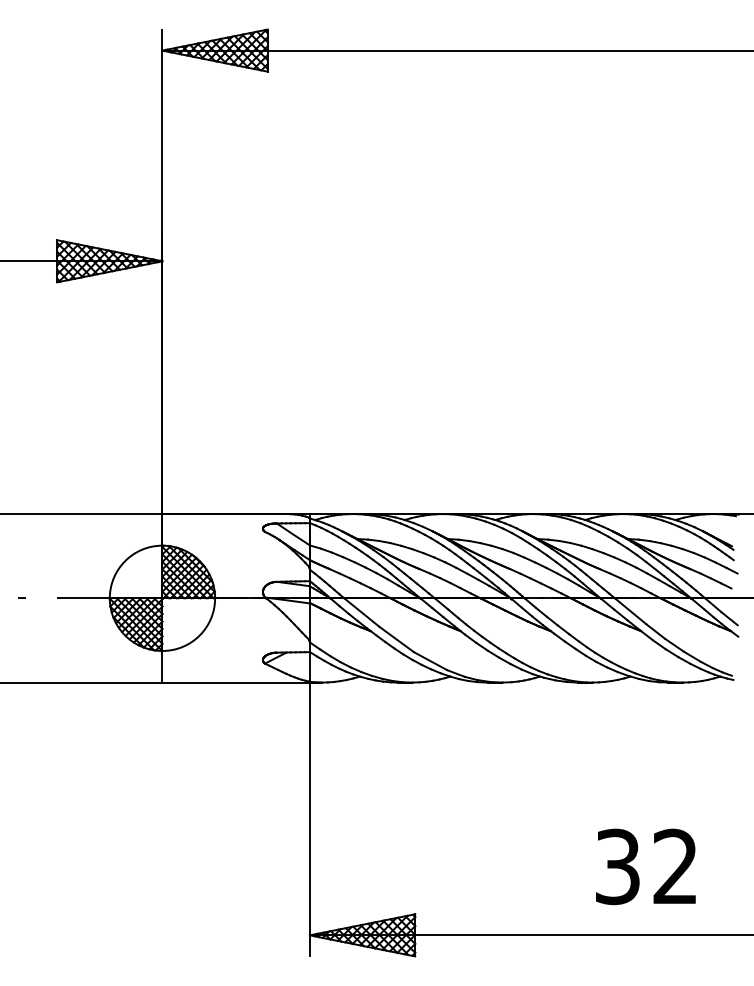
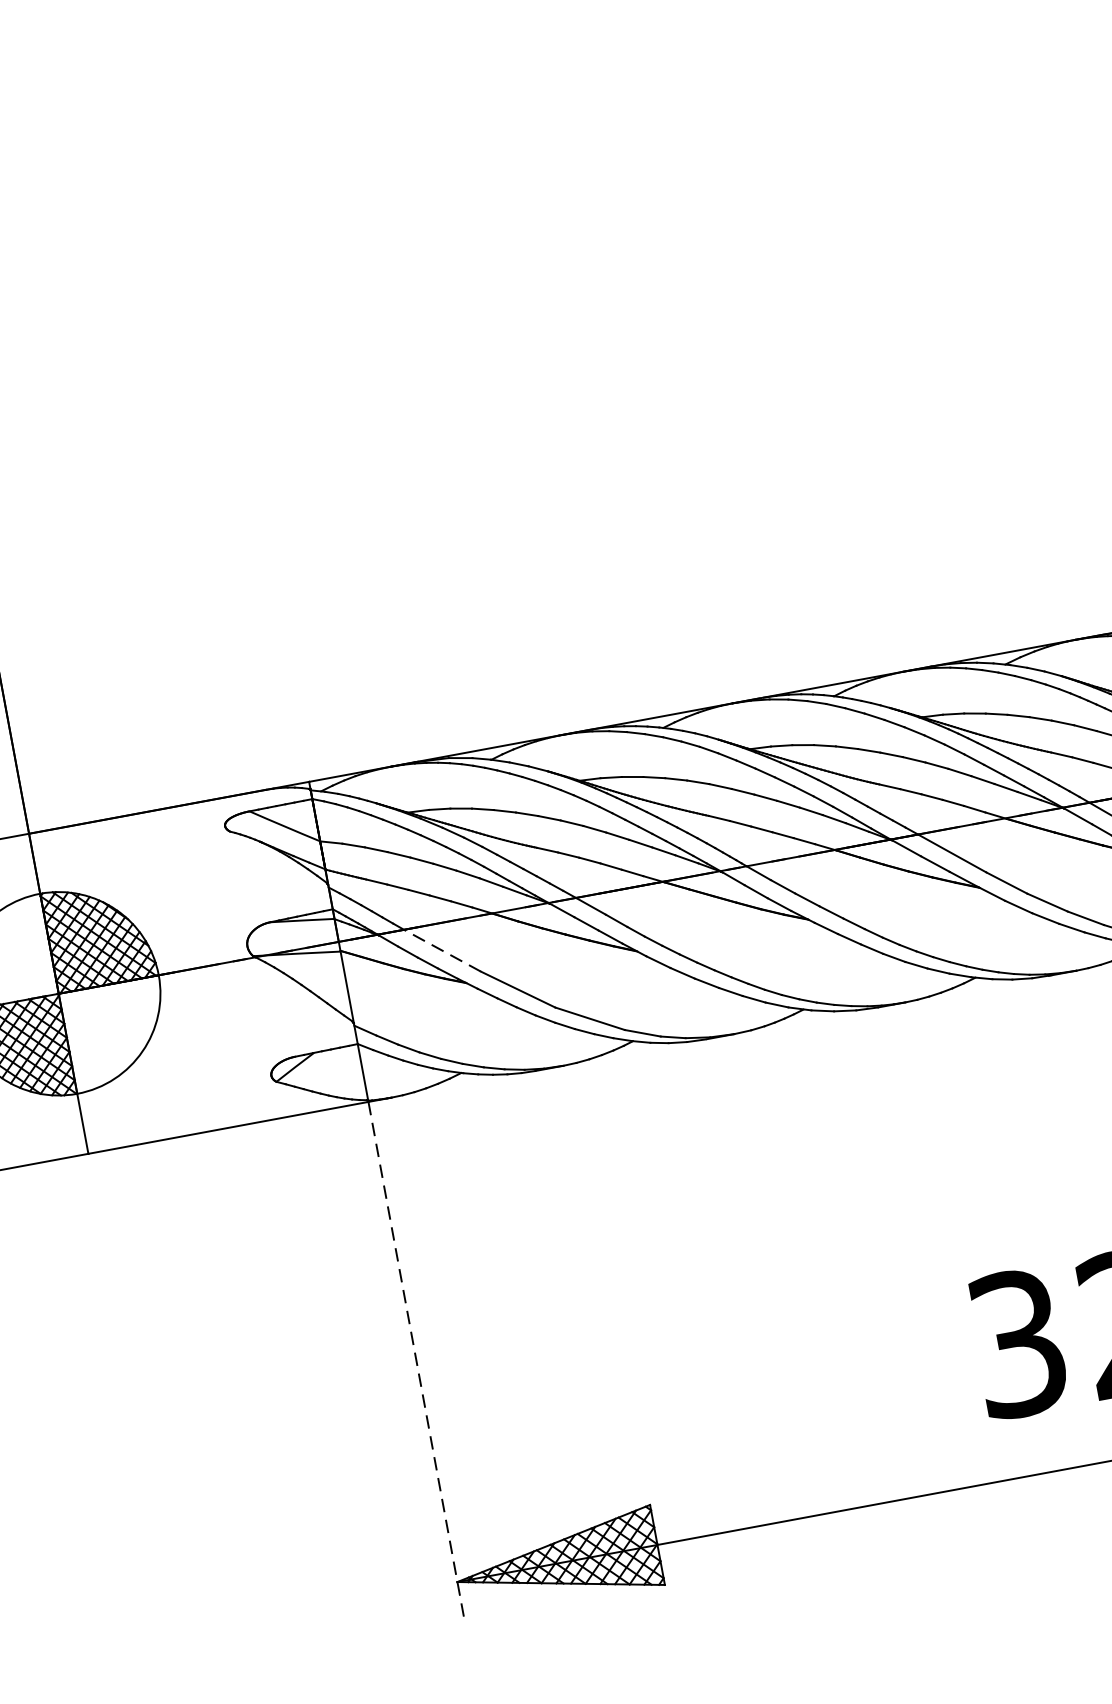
line: (361, 612) -> (441, 950), solid -> dashed
line: (309, 819) -> (415, 1362), solid -> dashed

